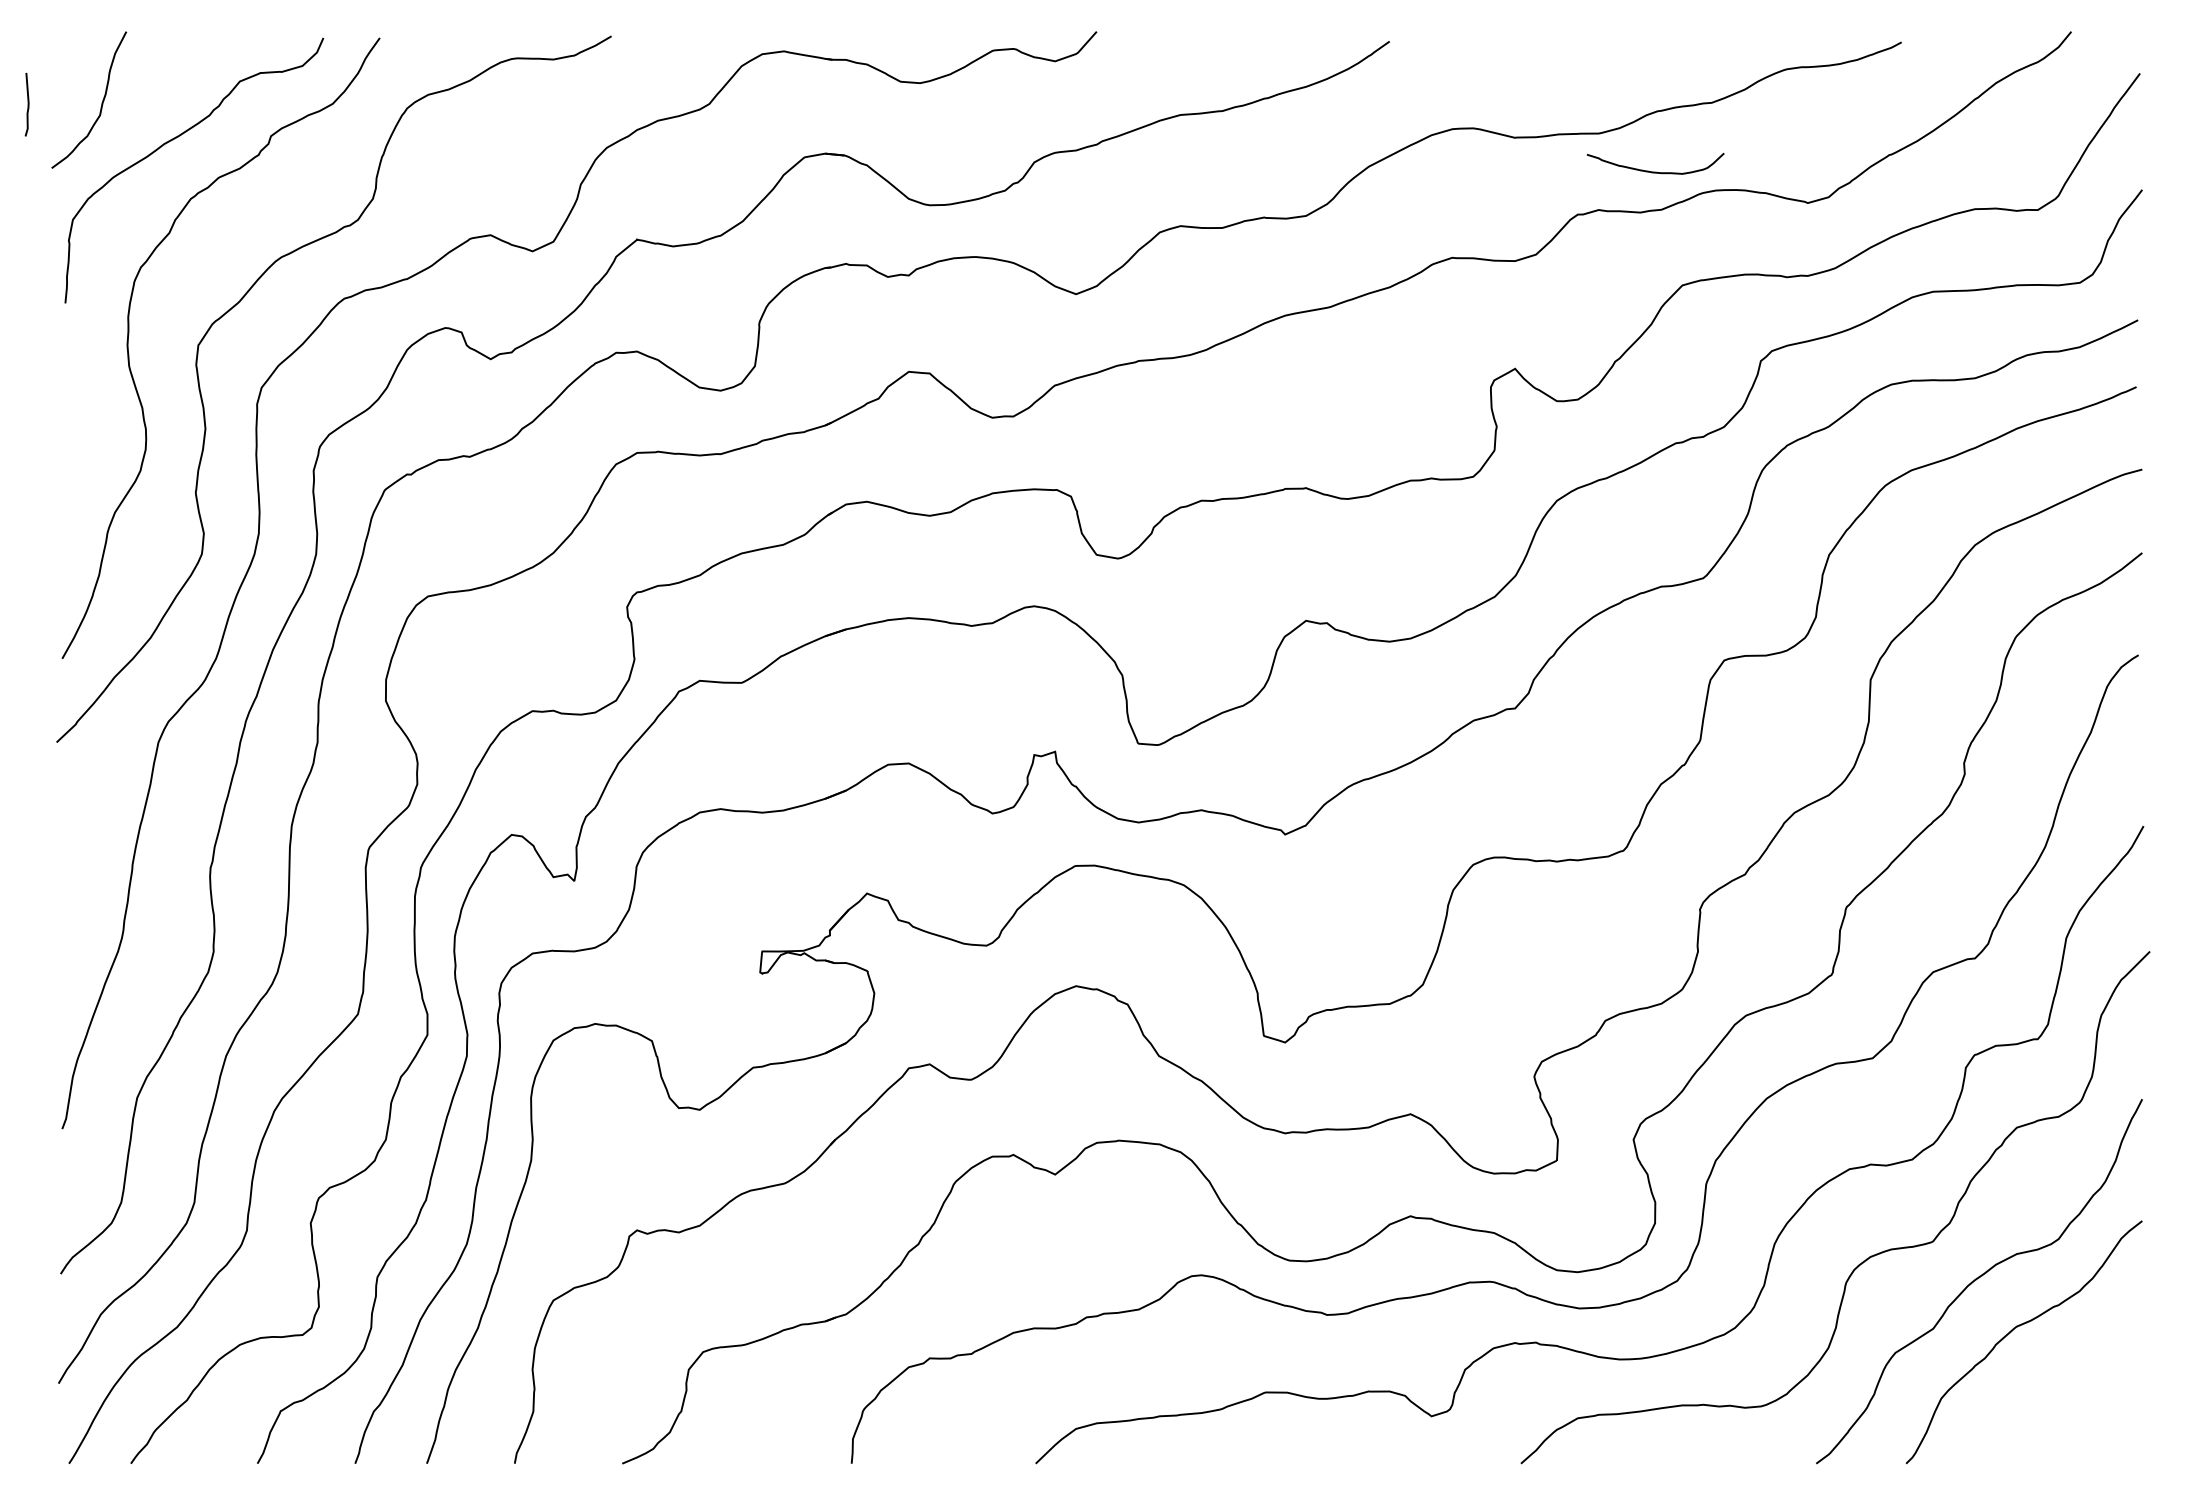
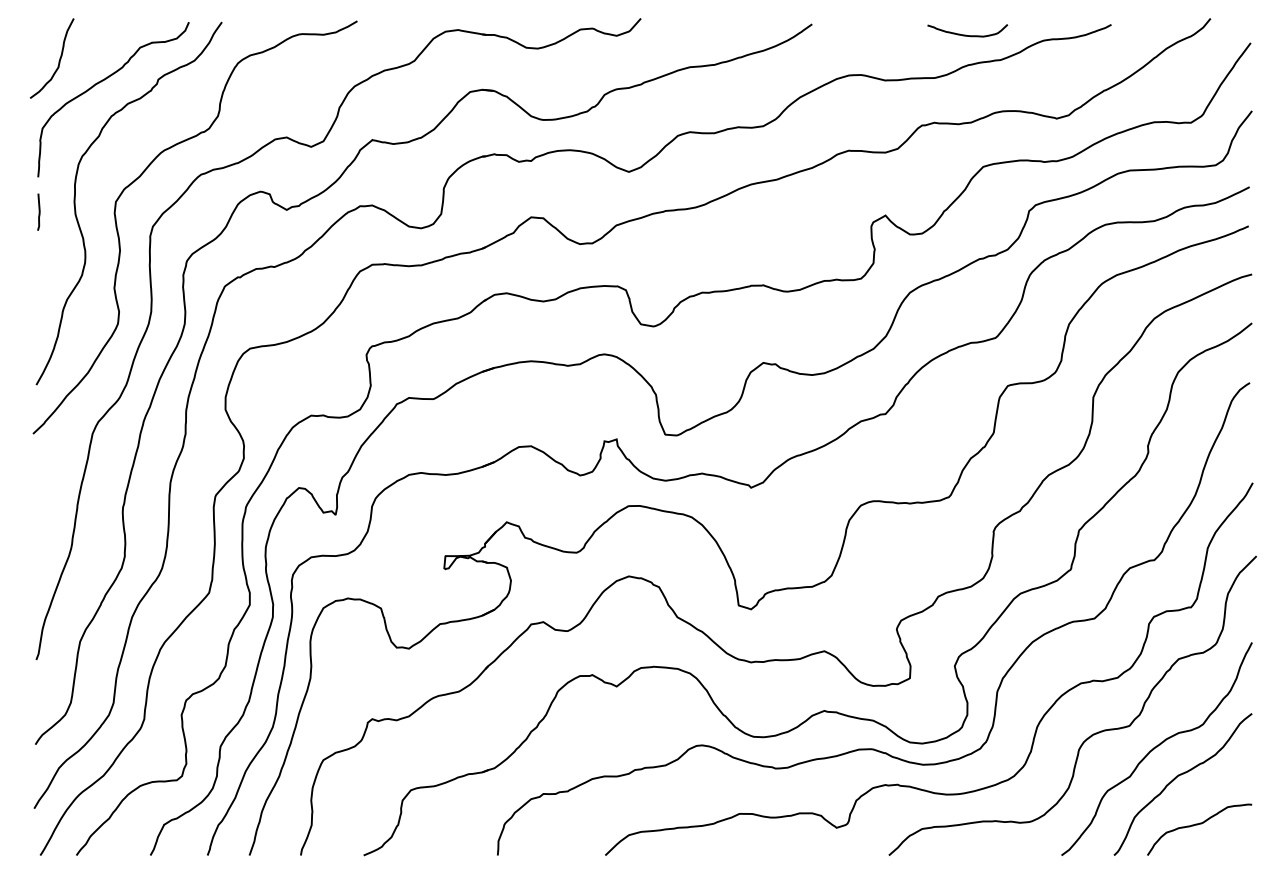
line: (26, 103) -> (38, 211), moved
curve: (1653, 170) -> (966, 34), moved
curve: (2048, 1412) -> (1197, 825), added

